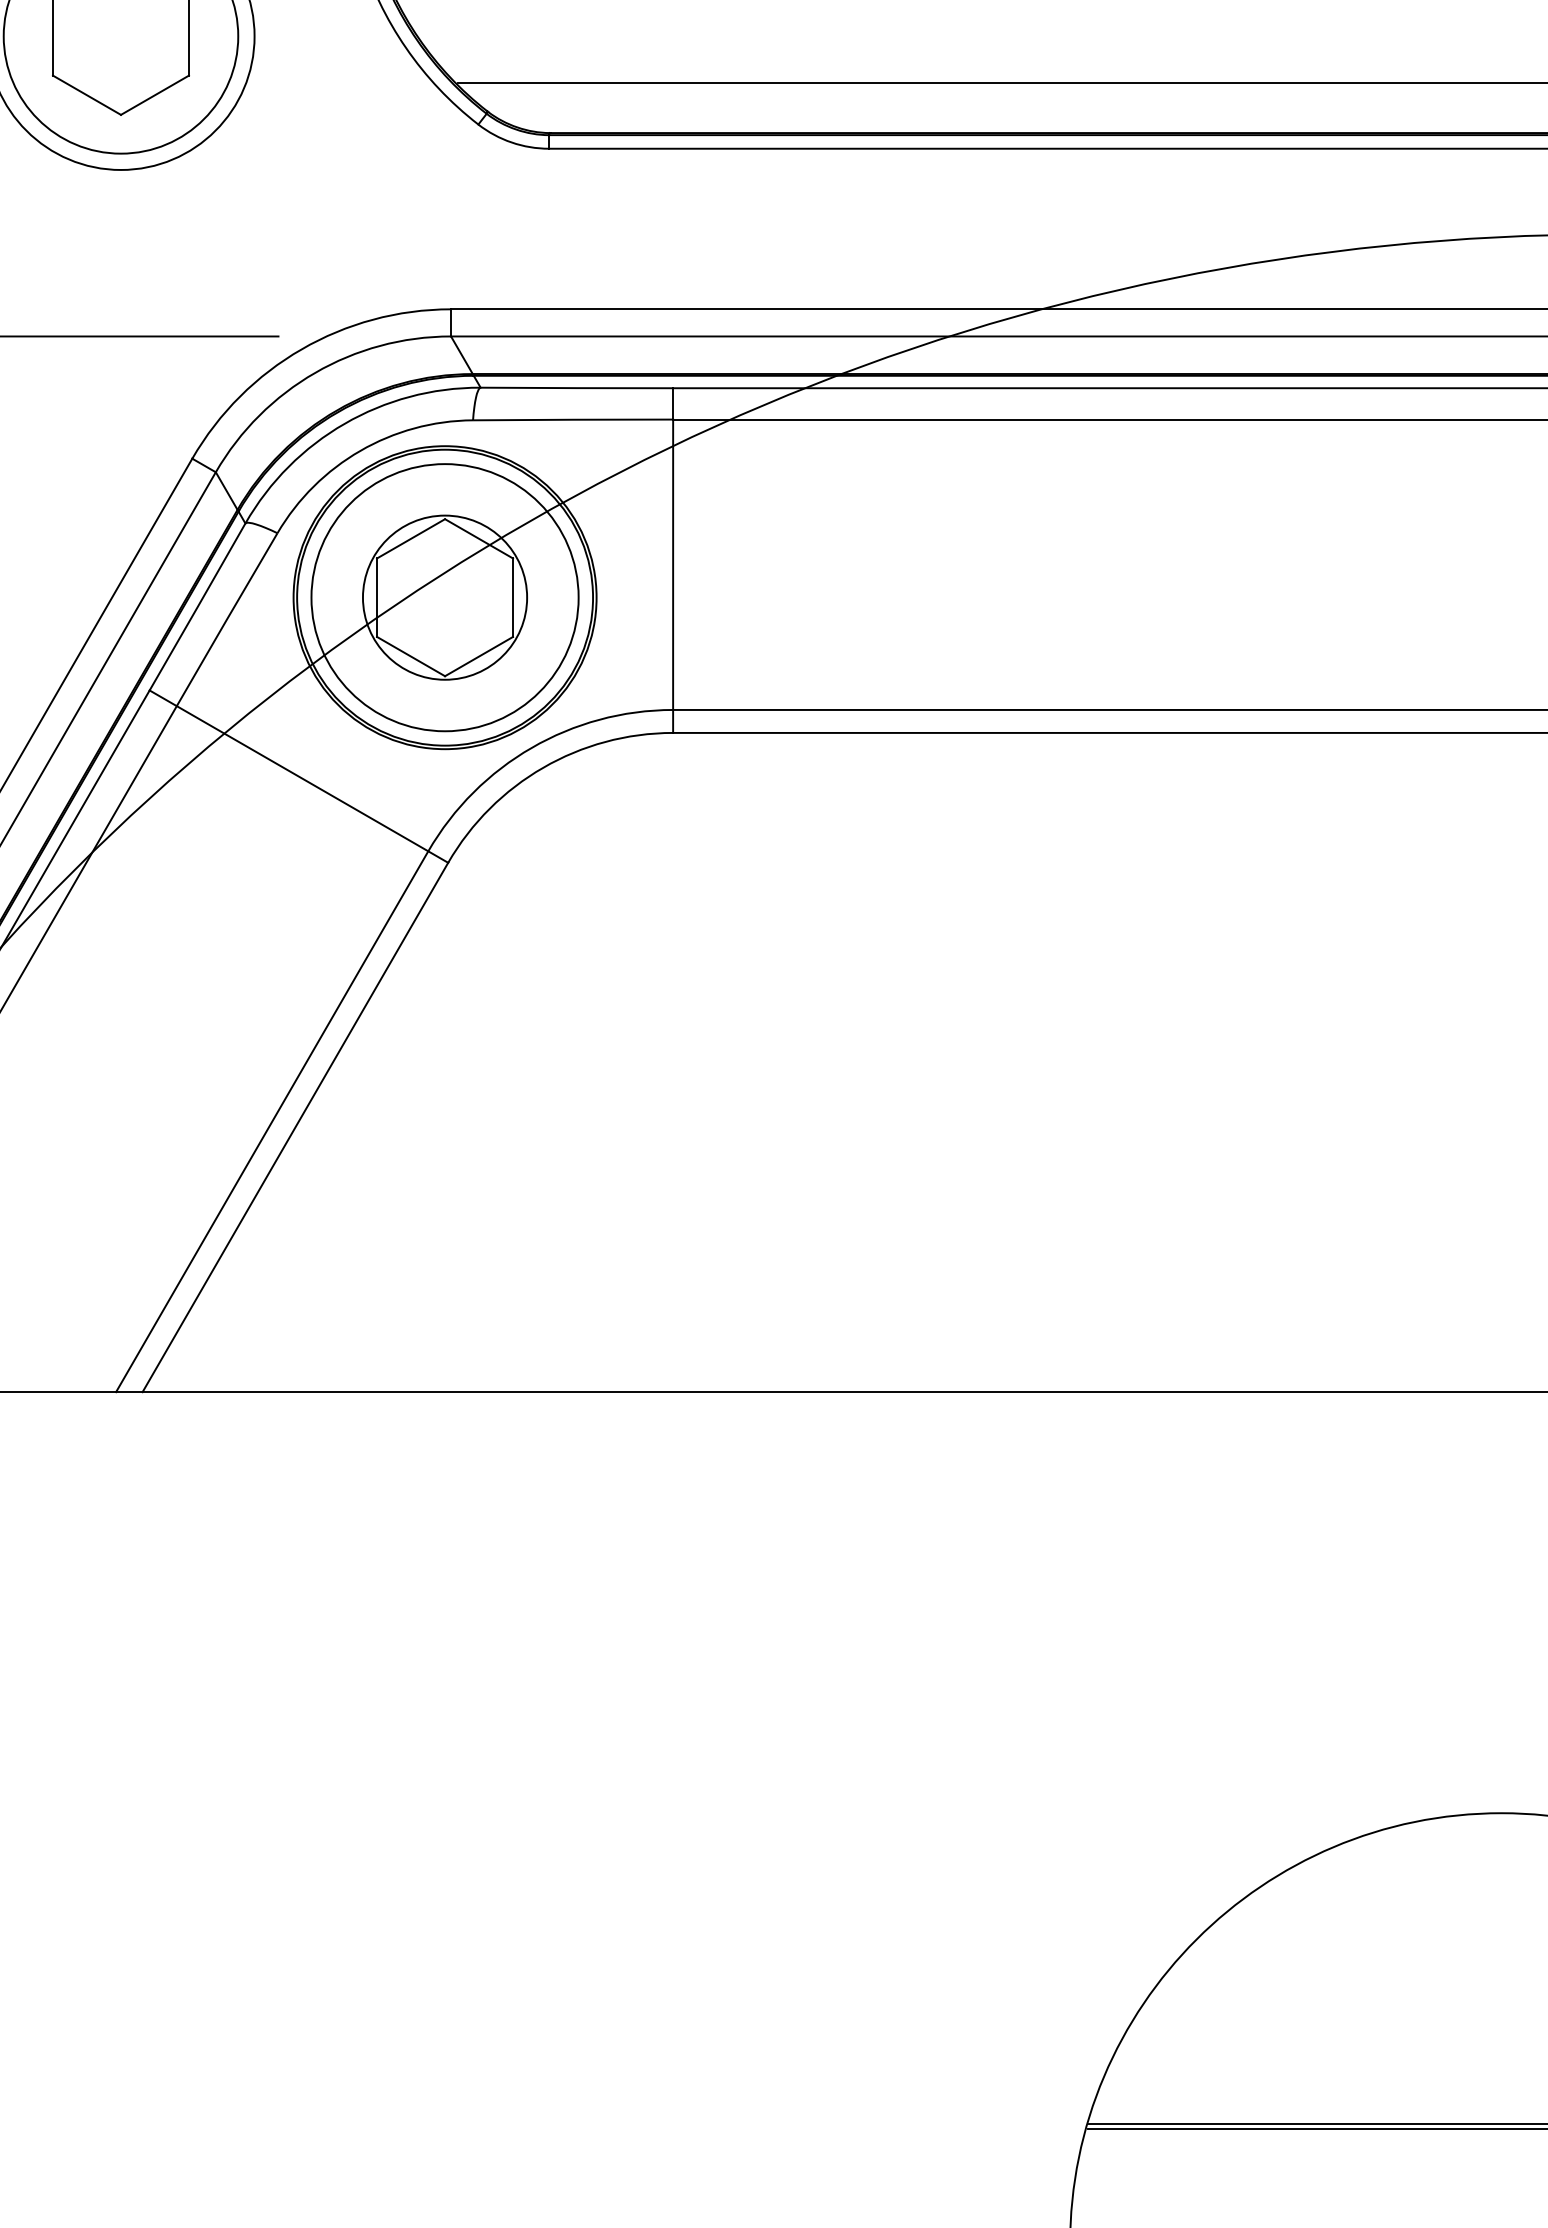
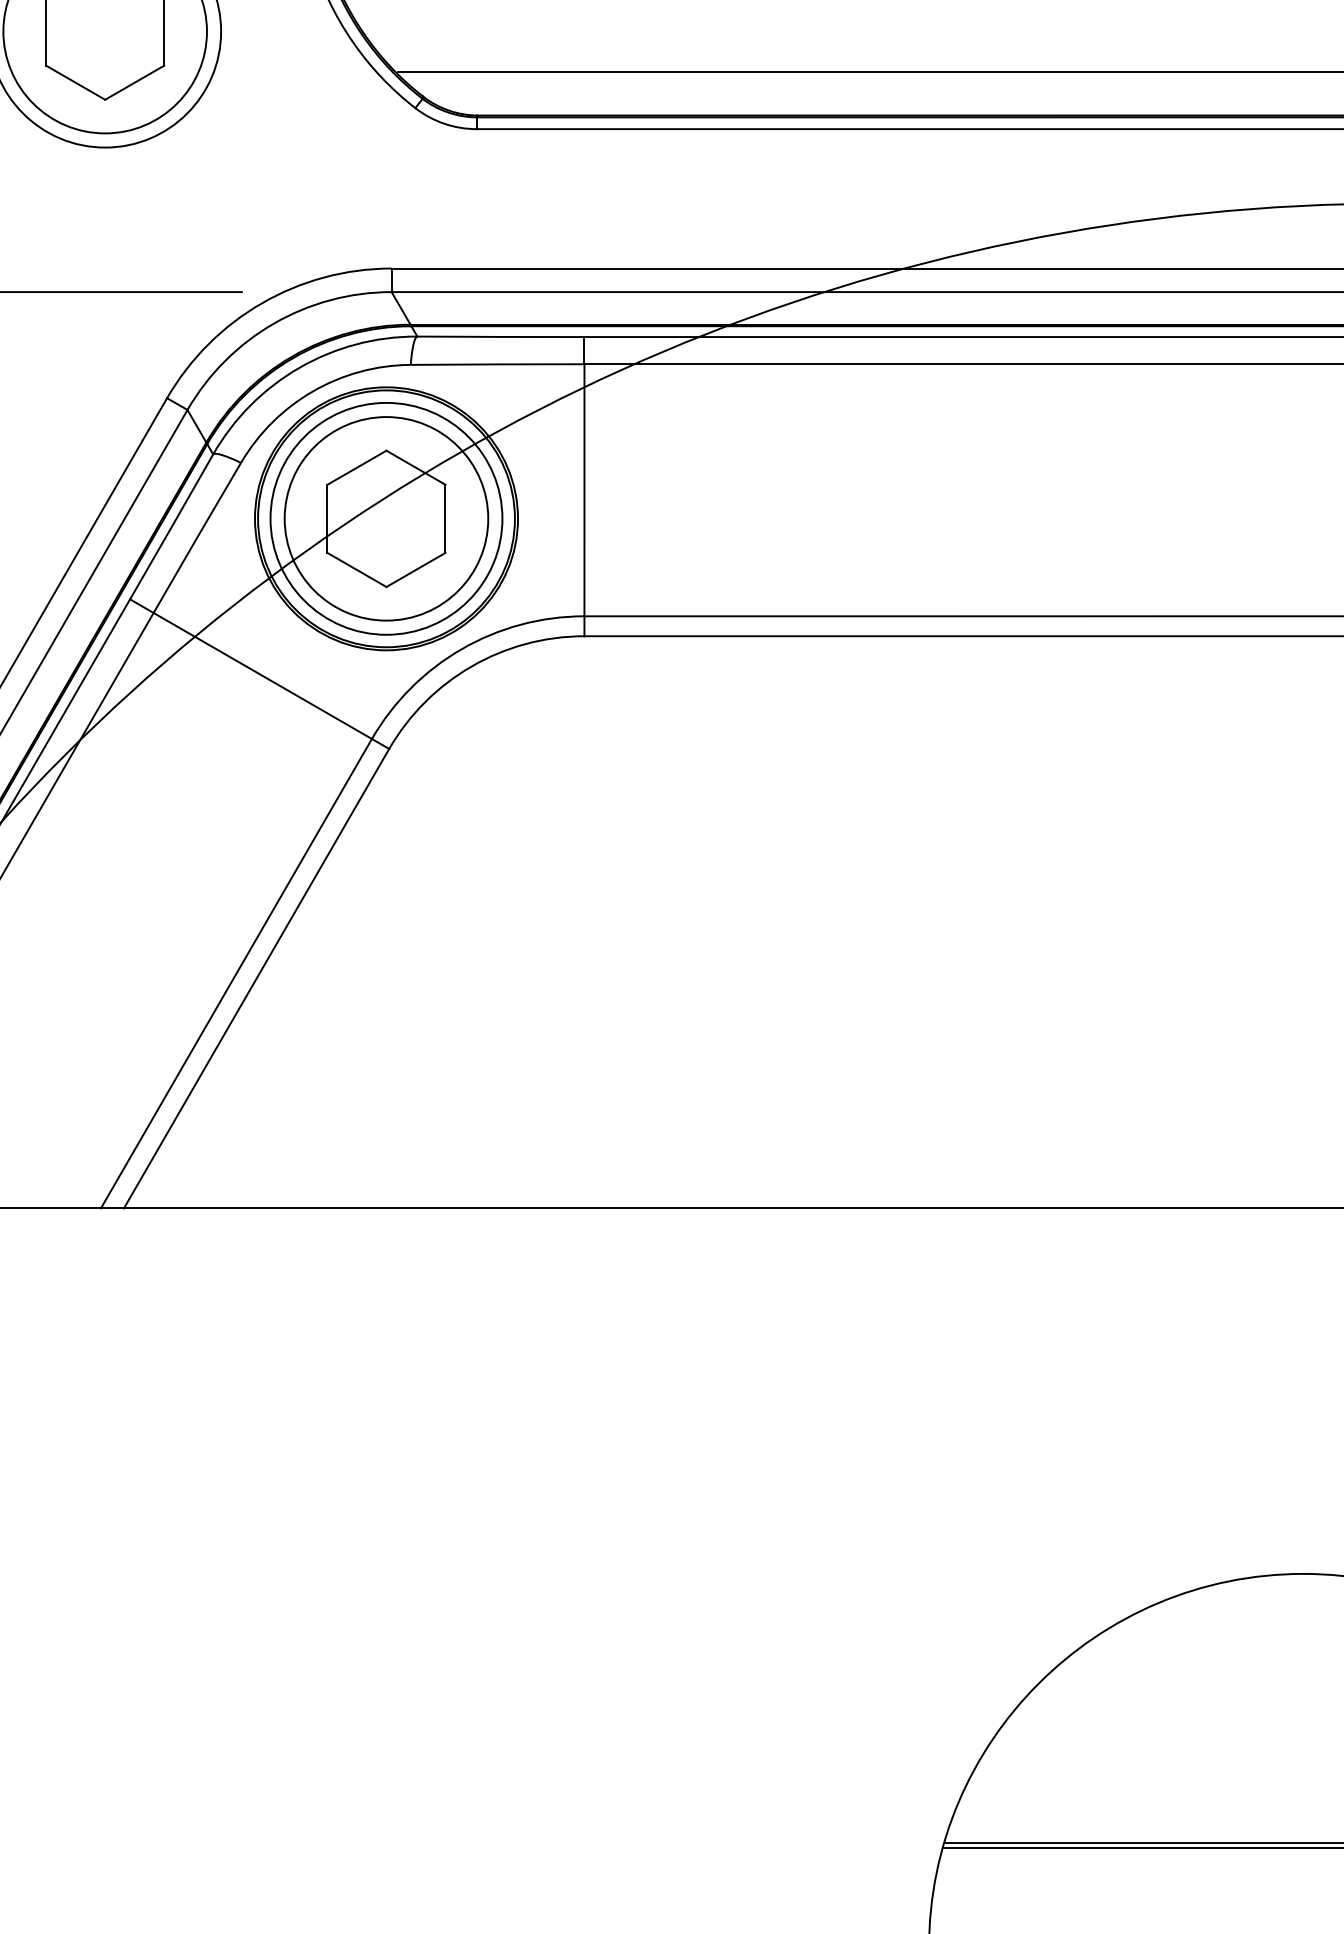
circle: (444, 597) -> (385, 518), size x1.43

